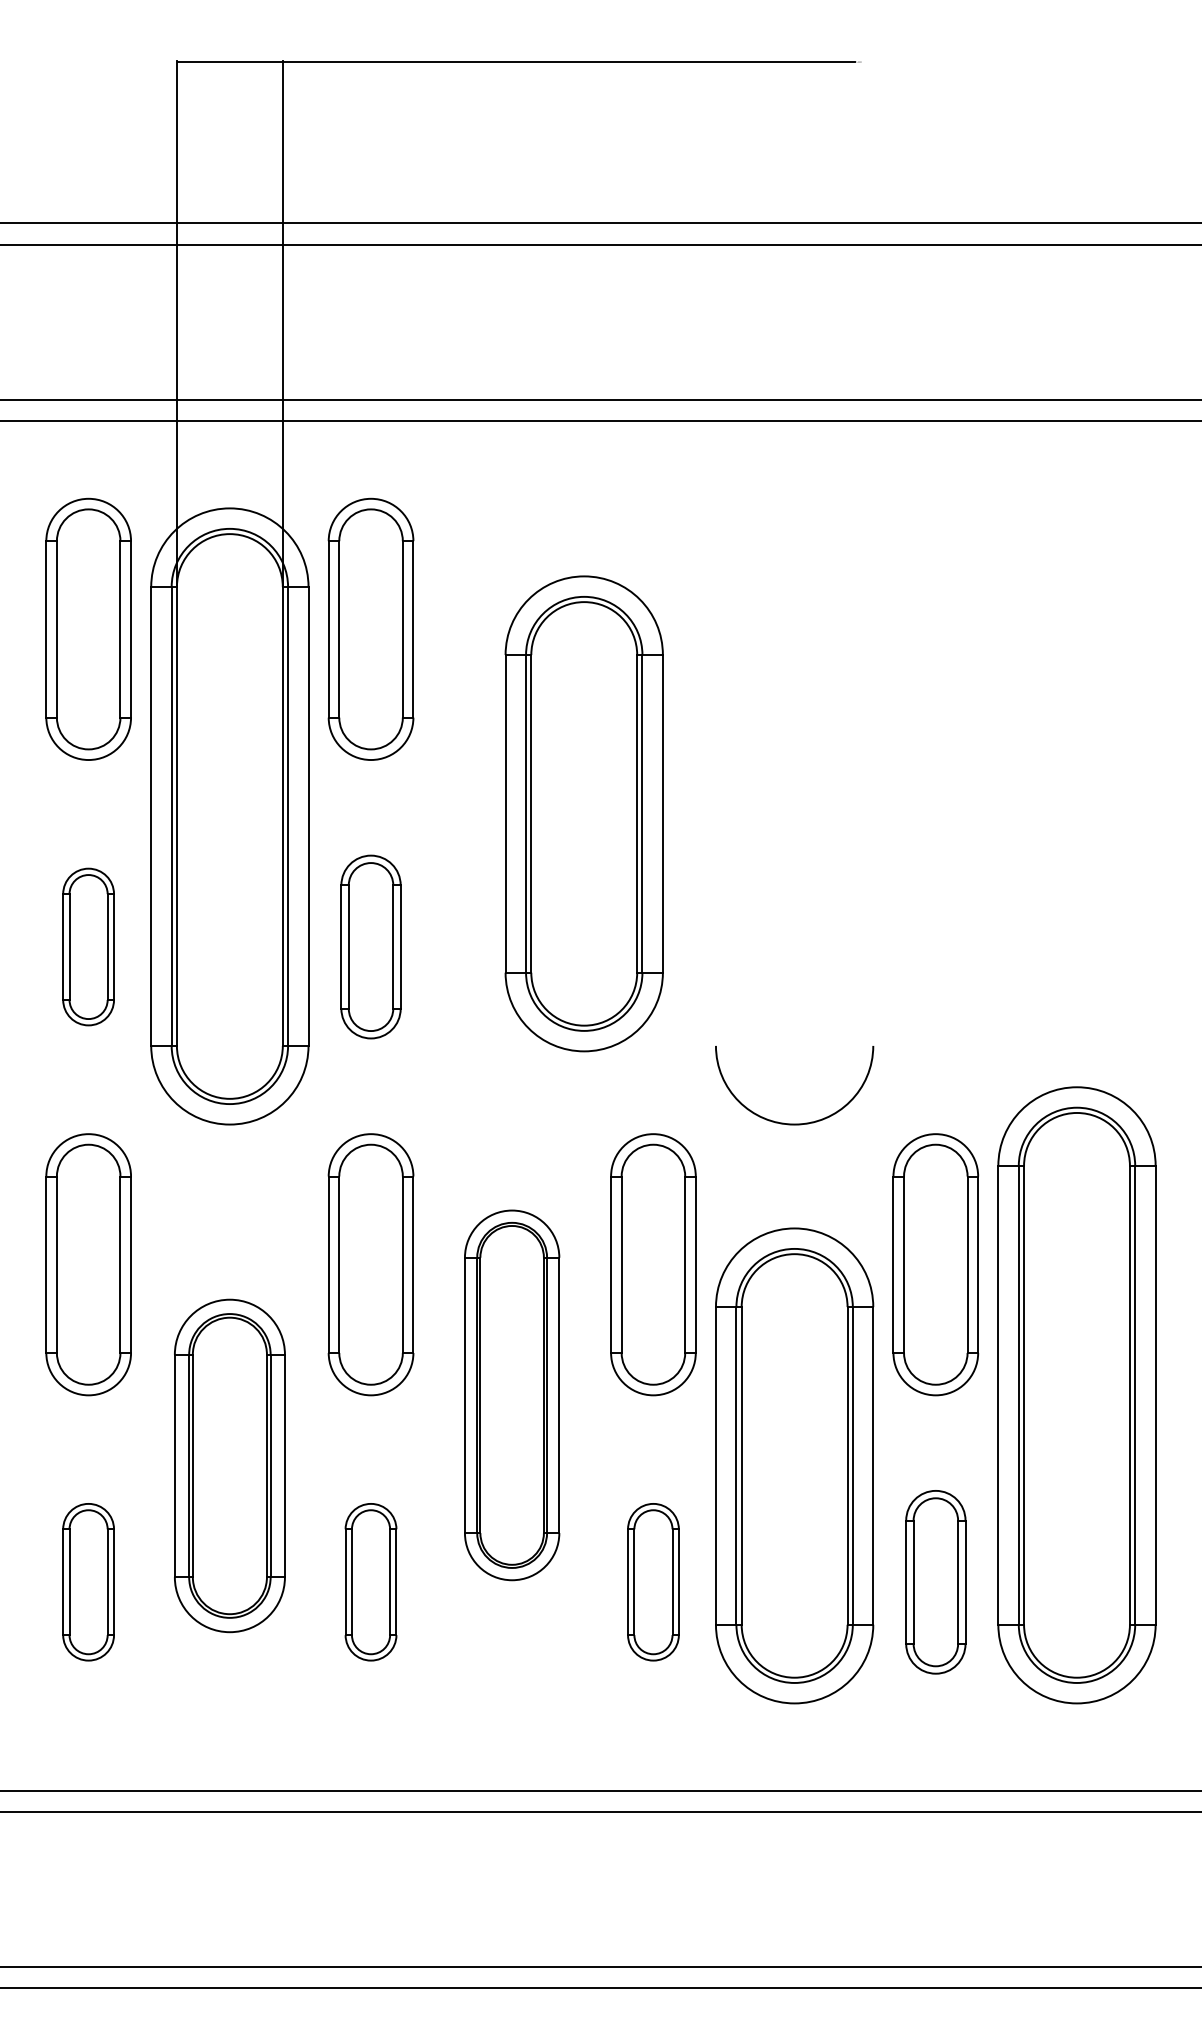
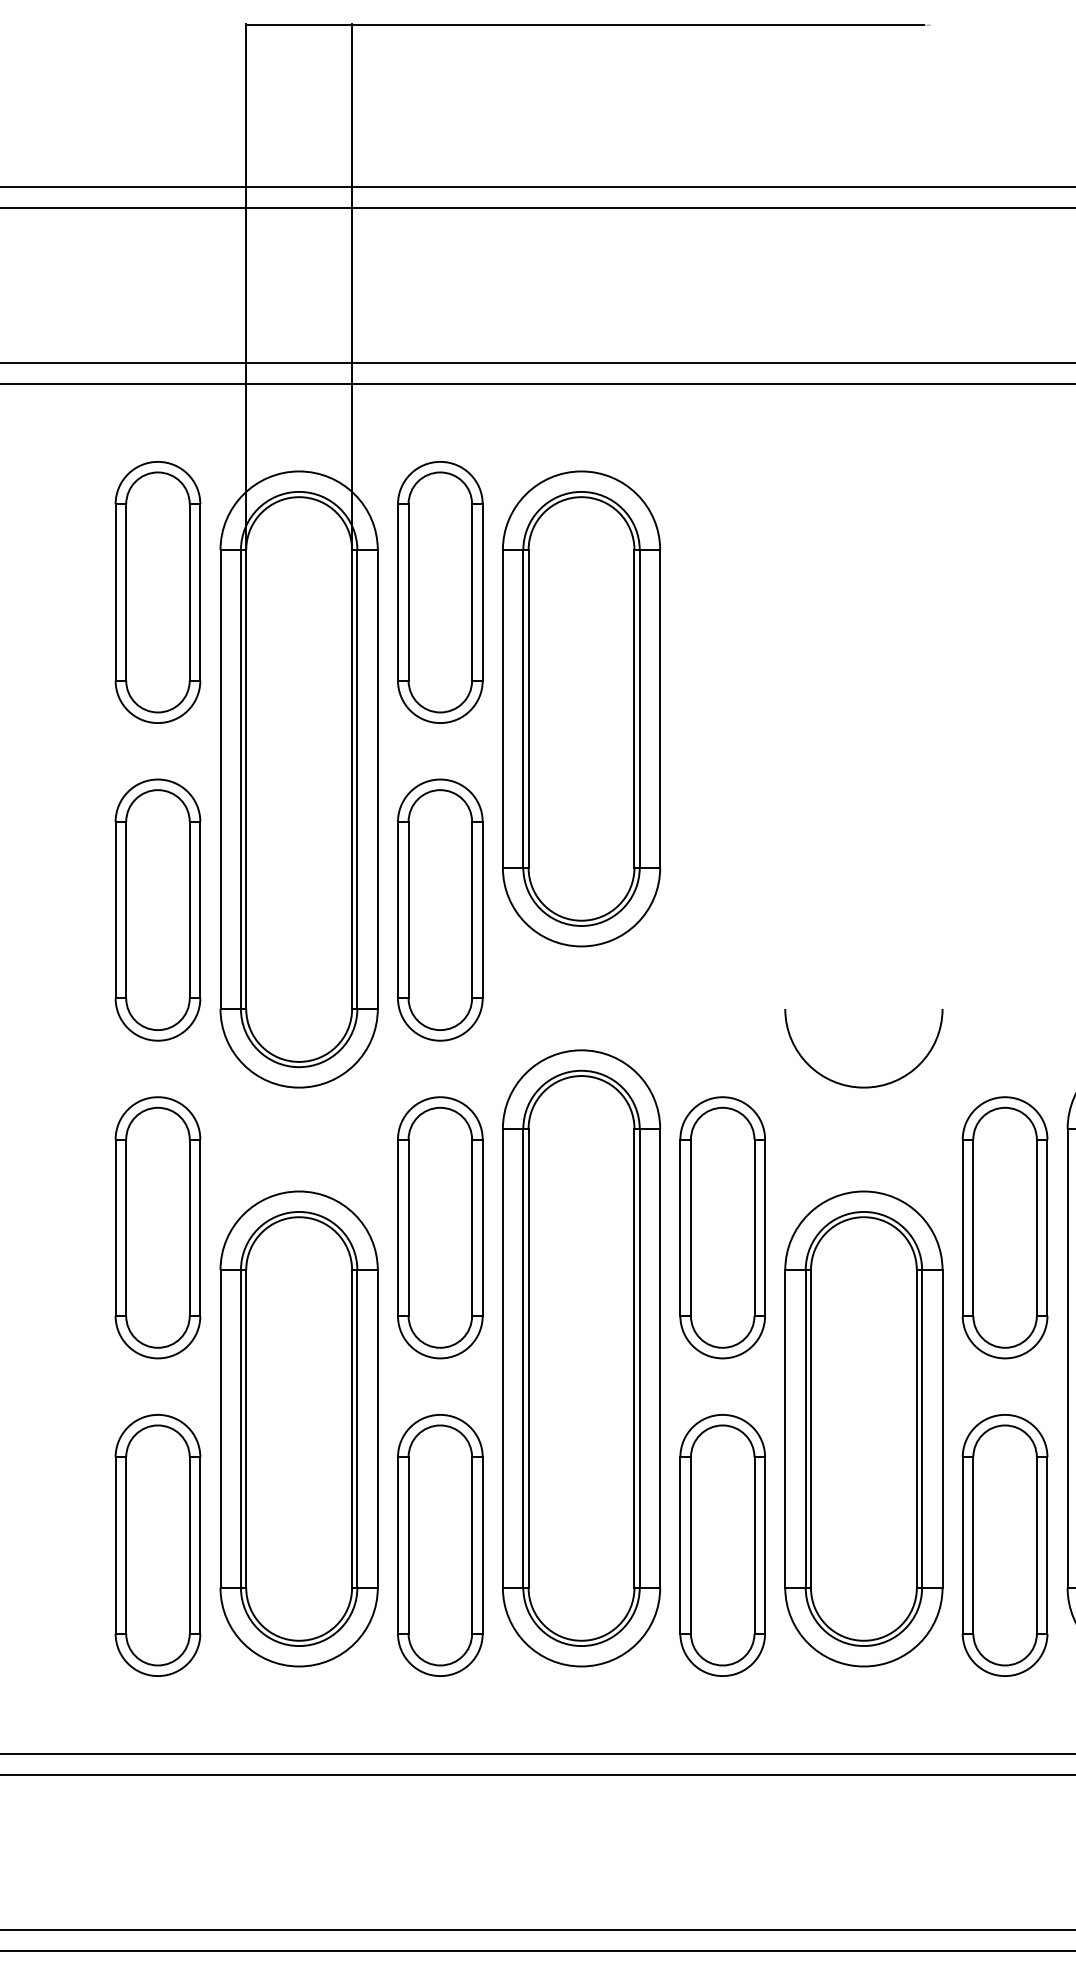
part: (583, 813) -> (580, 708), moved
part: (88, 946) -> (157, 909), size x1.67
part: (370, 946) -> (439, 909), size x1.43
part: (511, 1395) -> (580, 1358), size x1.67
part: (229, 1465) -> (298, 1428), size x1.43
part: (88, 1581) -> (157, 1544), size x1.67
part: (370, 1581) -> (439, 1544), size x1.67
part: (653, 1581) -> (722, 1544), size x1.67
part: (935, 1581) -> (1004, 1544), size x1.43

